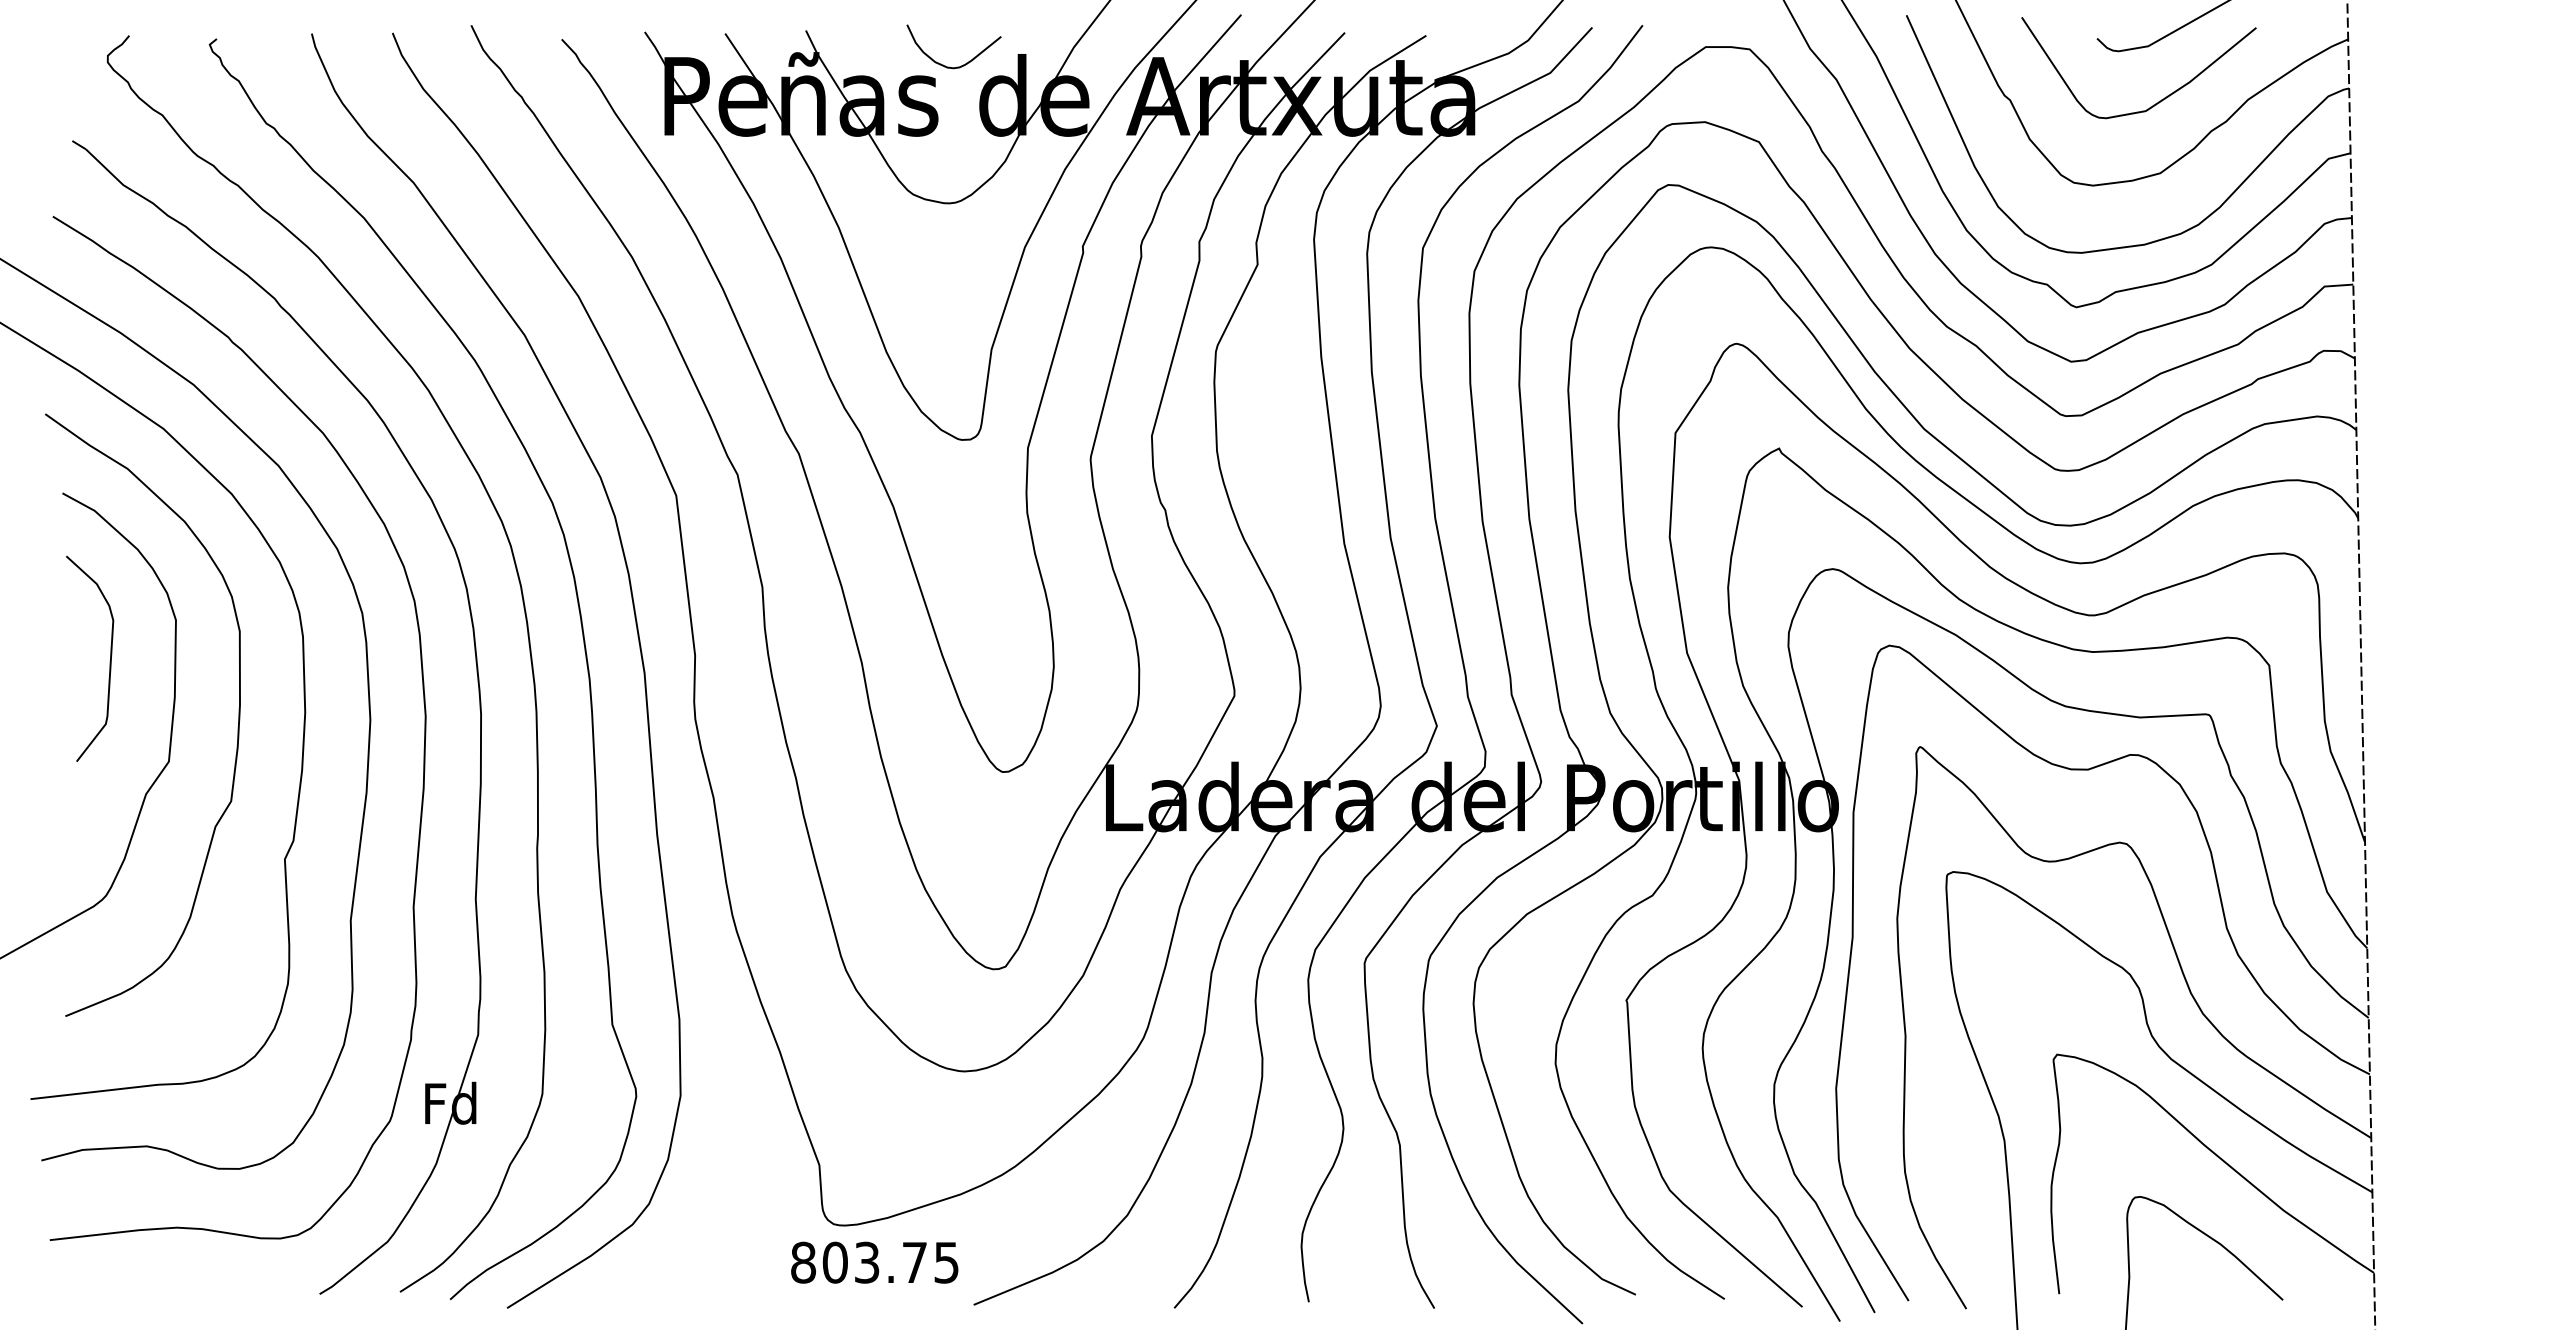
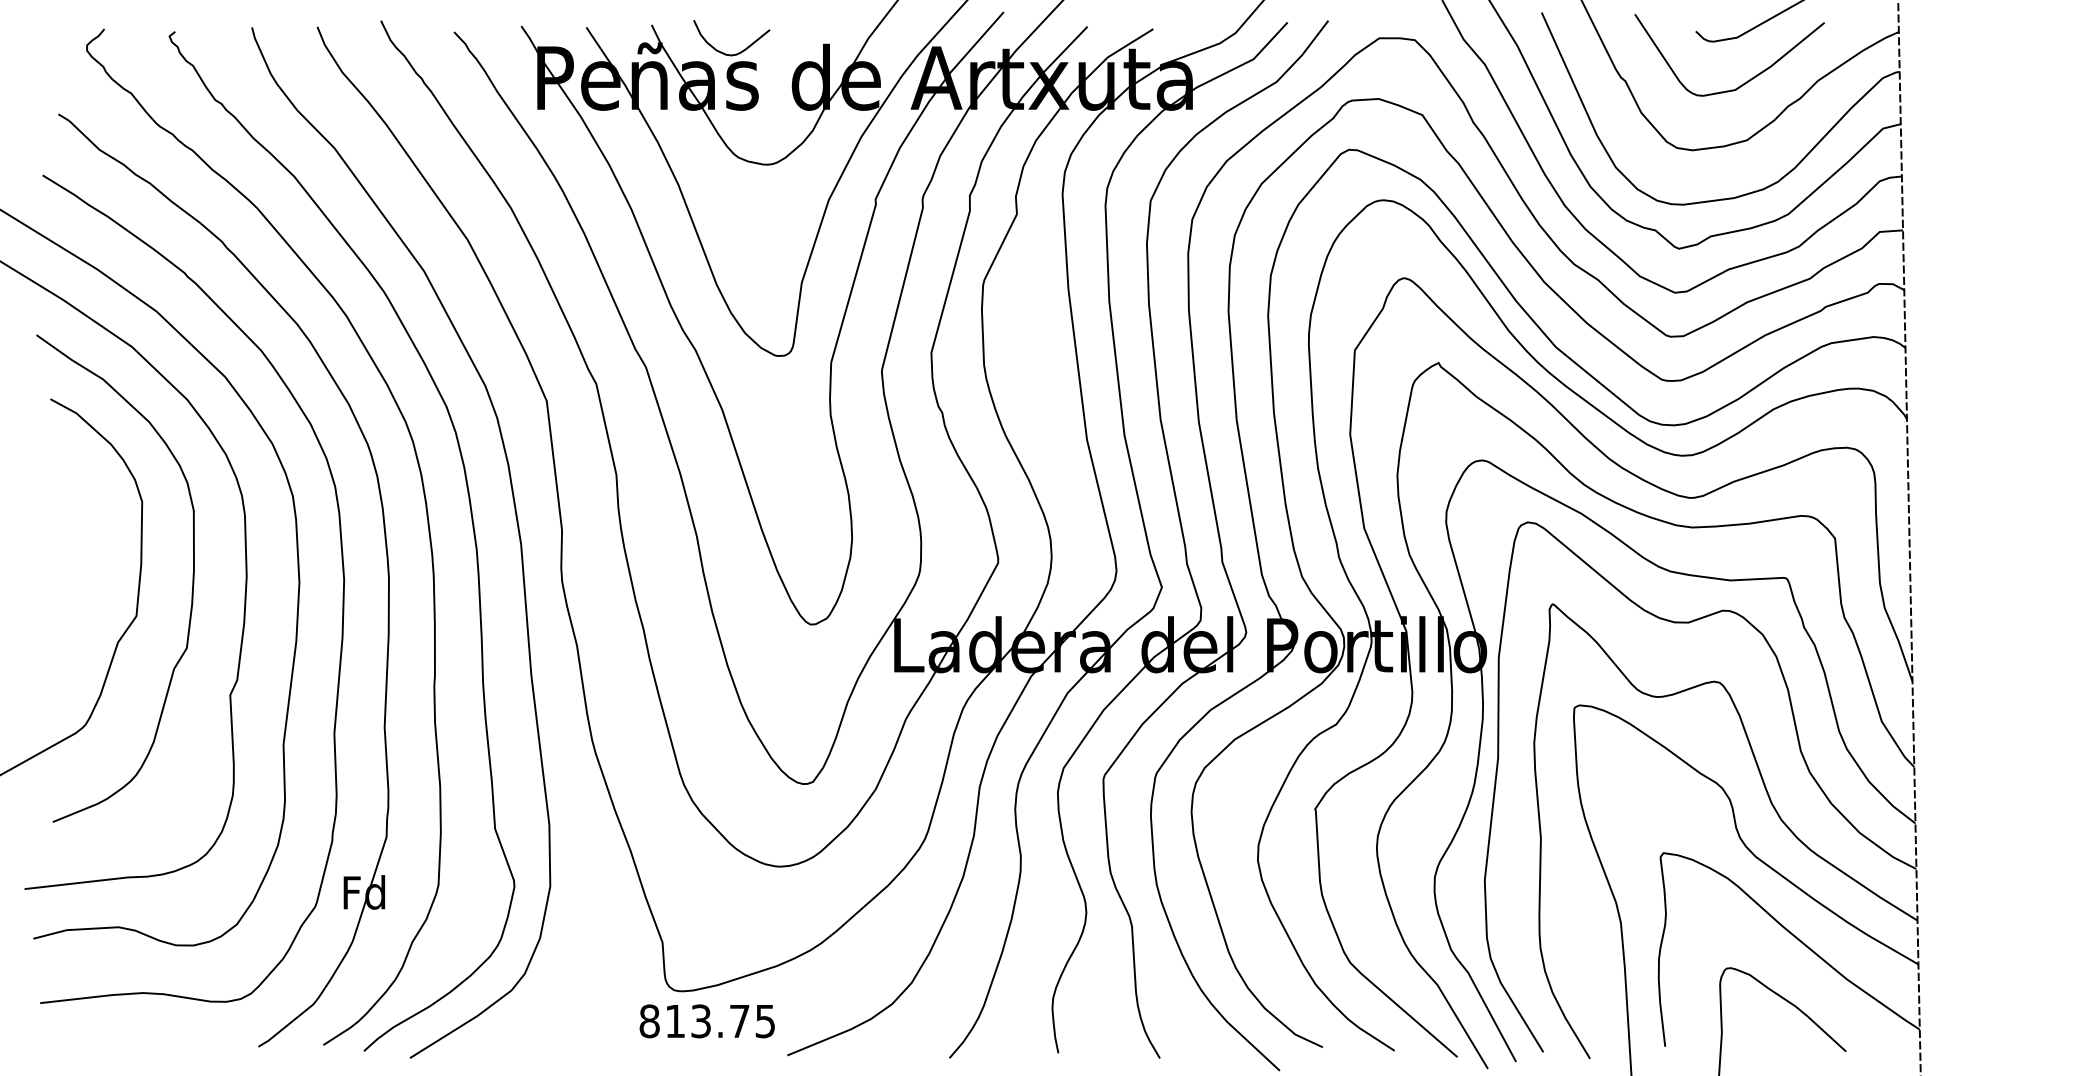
curve: (949, 66) -> (728, 53), moved
curve: (109, 661) -> (88, 535), removed
text: (834, 1262) -> (674, 1021), 803.75 -> 813.75

